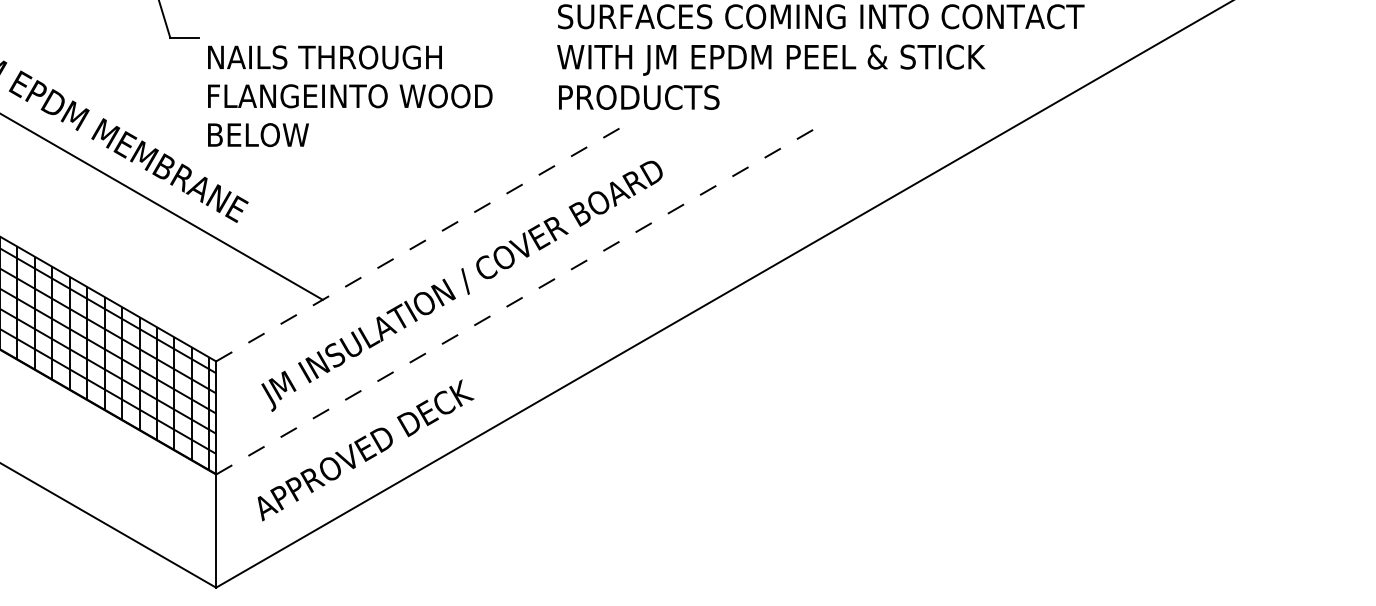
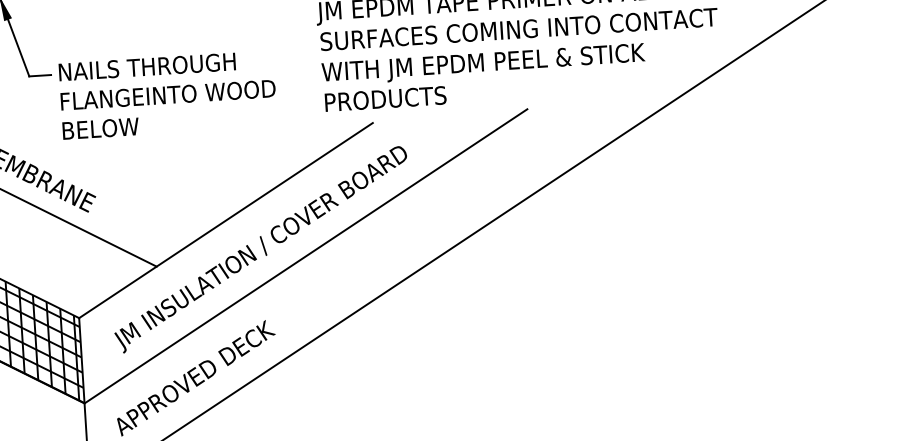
text: (350, 96) -> (168, 95), moved
line: (418, 244) -> (226, 220), dashed -> solid
line: (520, 298) -> (305, 256), dashed -> solid

